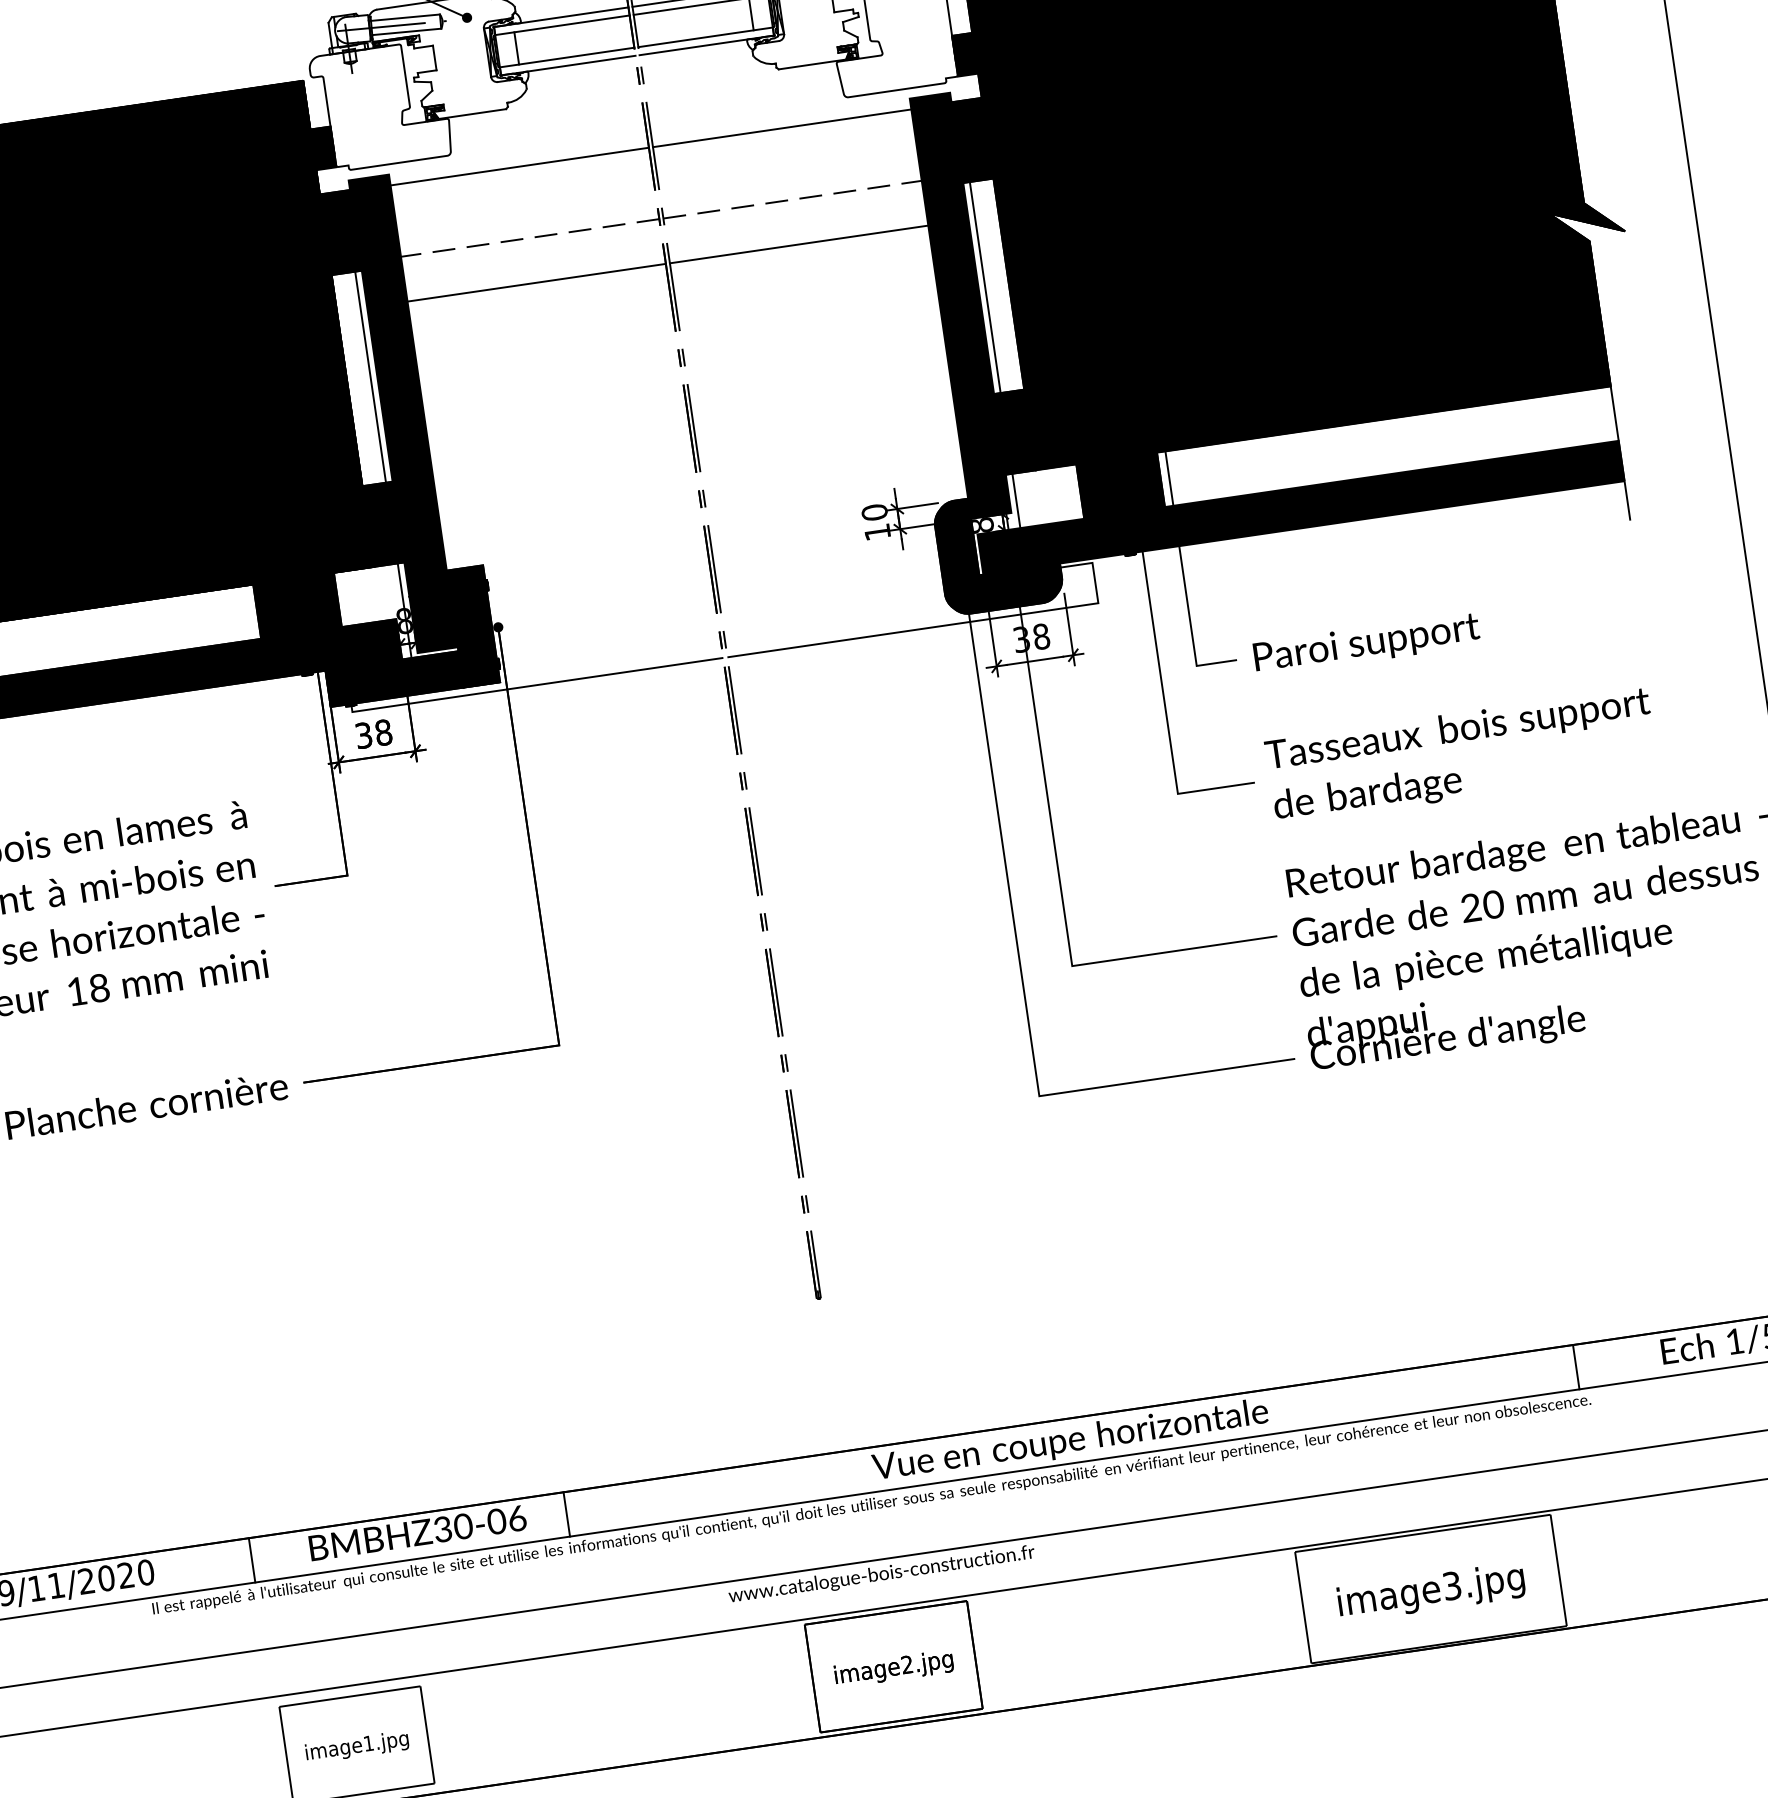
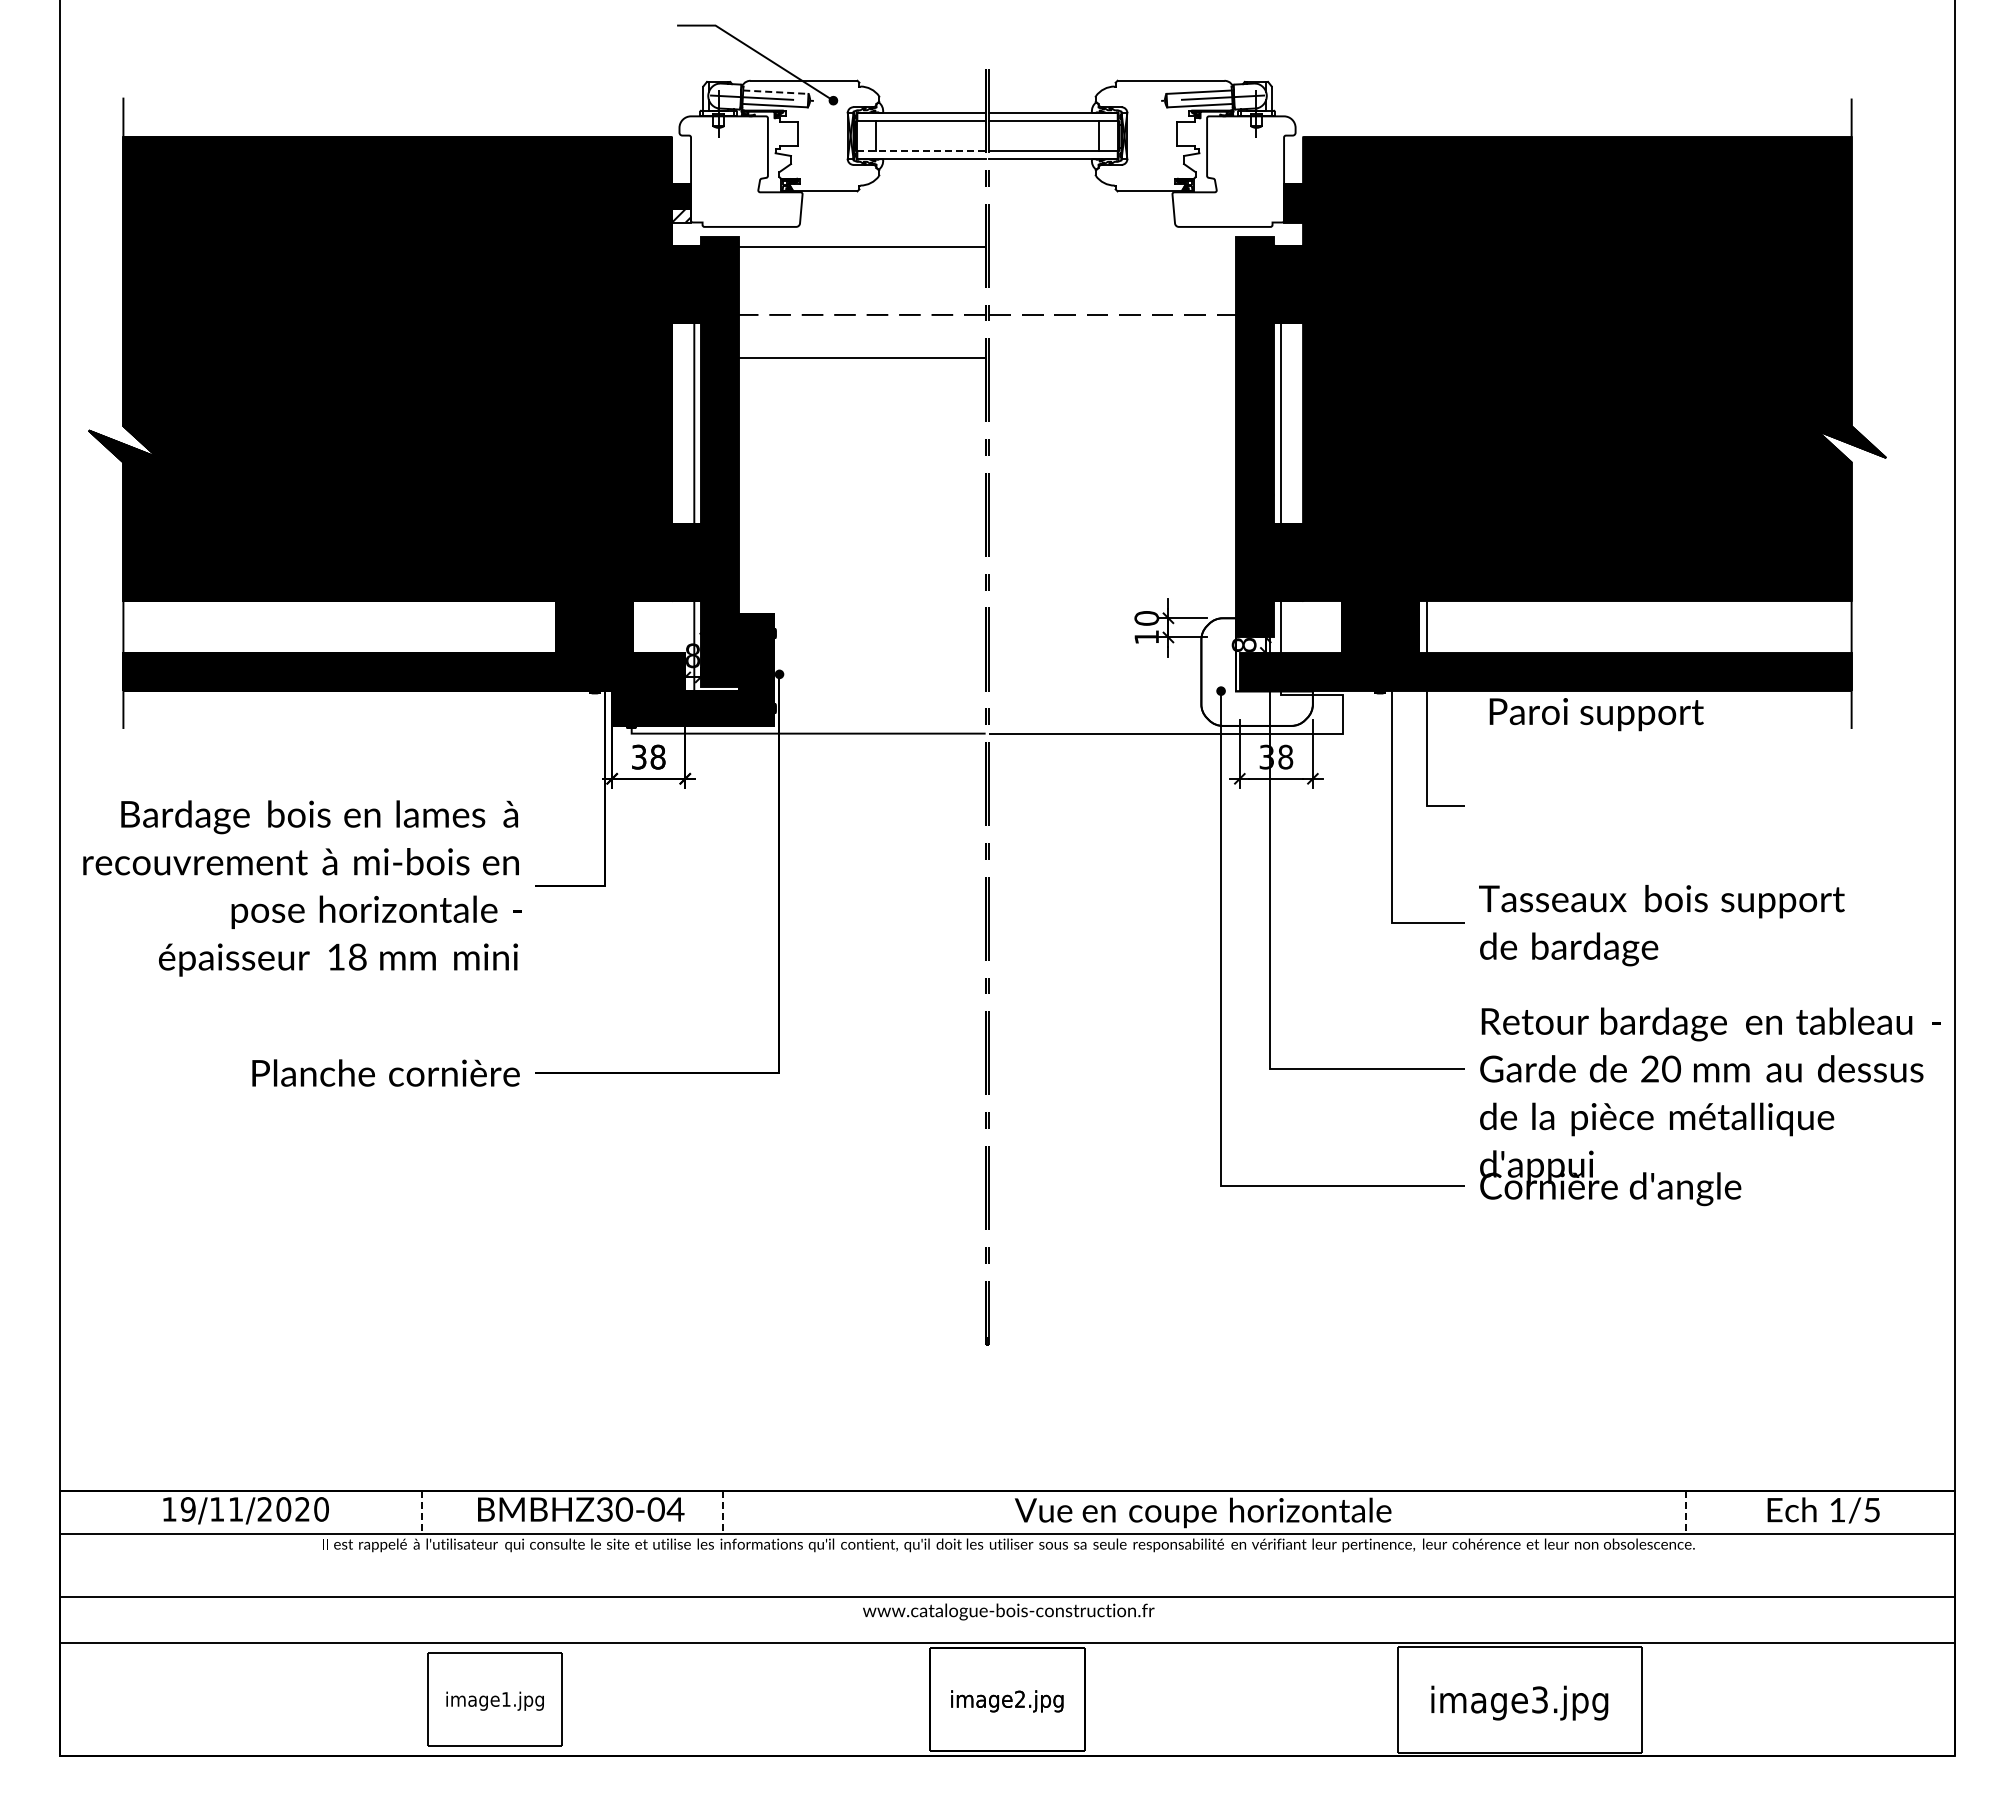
line: (405, 18) -> (775, 92), solid -> dashed
line: (567, 57) -> (921, 151), solid -> dashed
line: (781, 127) -> (1112, 246), removed
fill: (325, 161) -> (681, 215), removed
line: (798, 244) -> (1112, 357), removed
fill: (997, 551) -> (1256, 671), removed
text: (1366, 644) -> (1596, 714), moved
line: (1576, 1367) -> (1685, 1512), solid -> dashed
line: (566, 1514) -> (722, 1512), solid -> dashed
text: (516, 1518) -> (675, 1509), \c16711848;BMBHZ30-06 -> \c16711848;BMBHZ30-04
line: (252, 1560) -> (422, 1512), solid -> dashed

